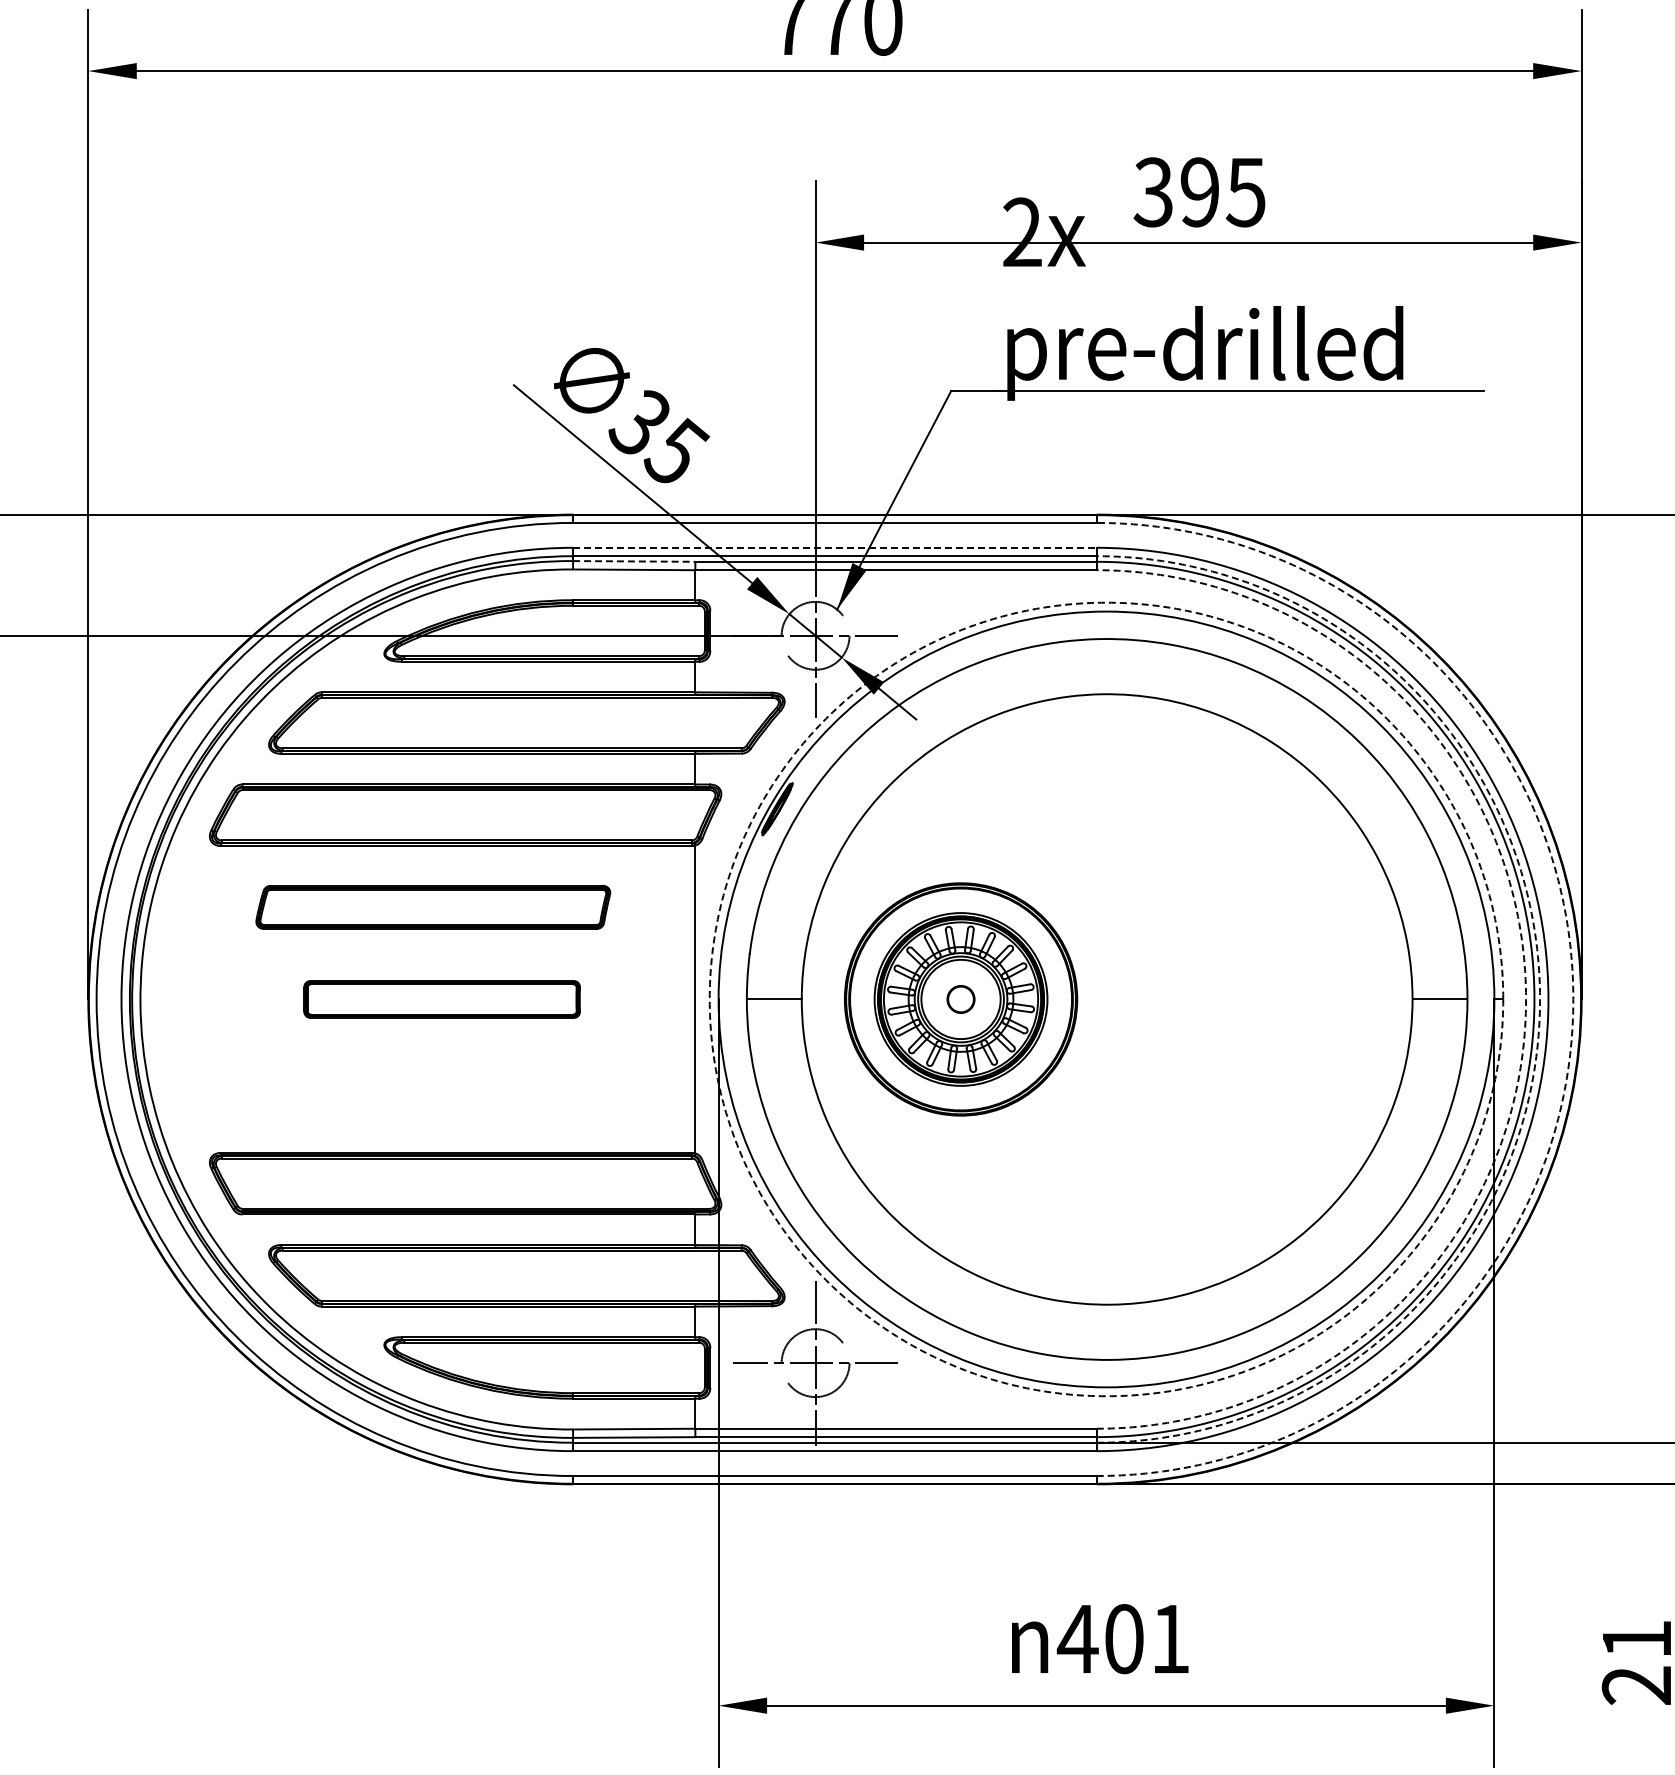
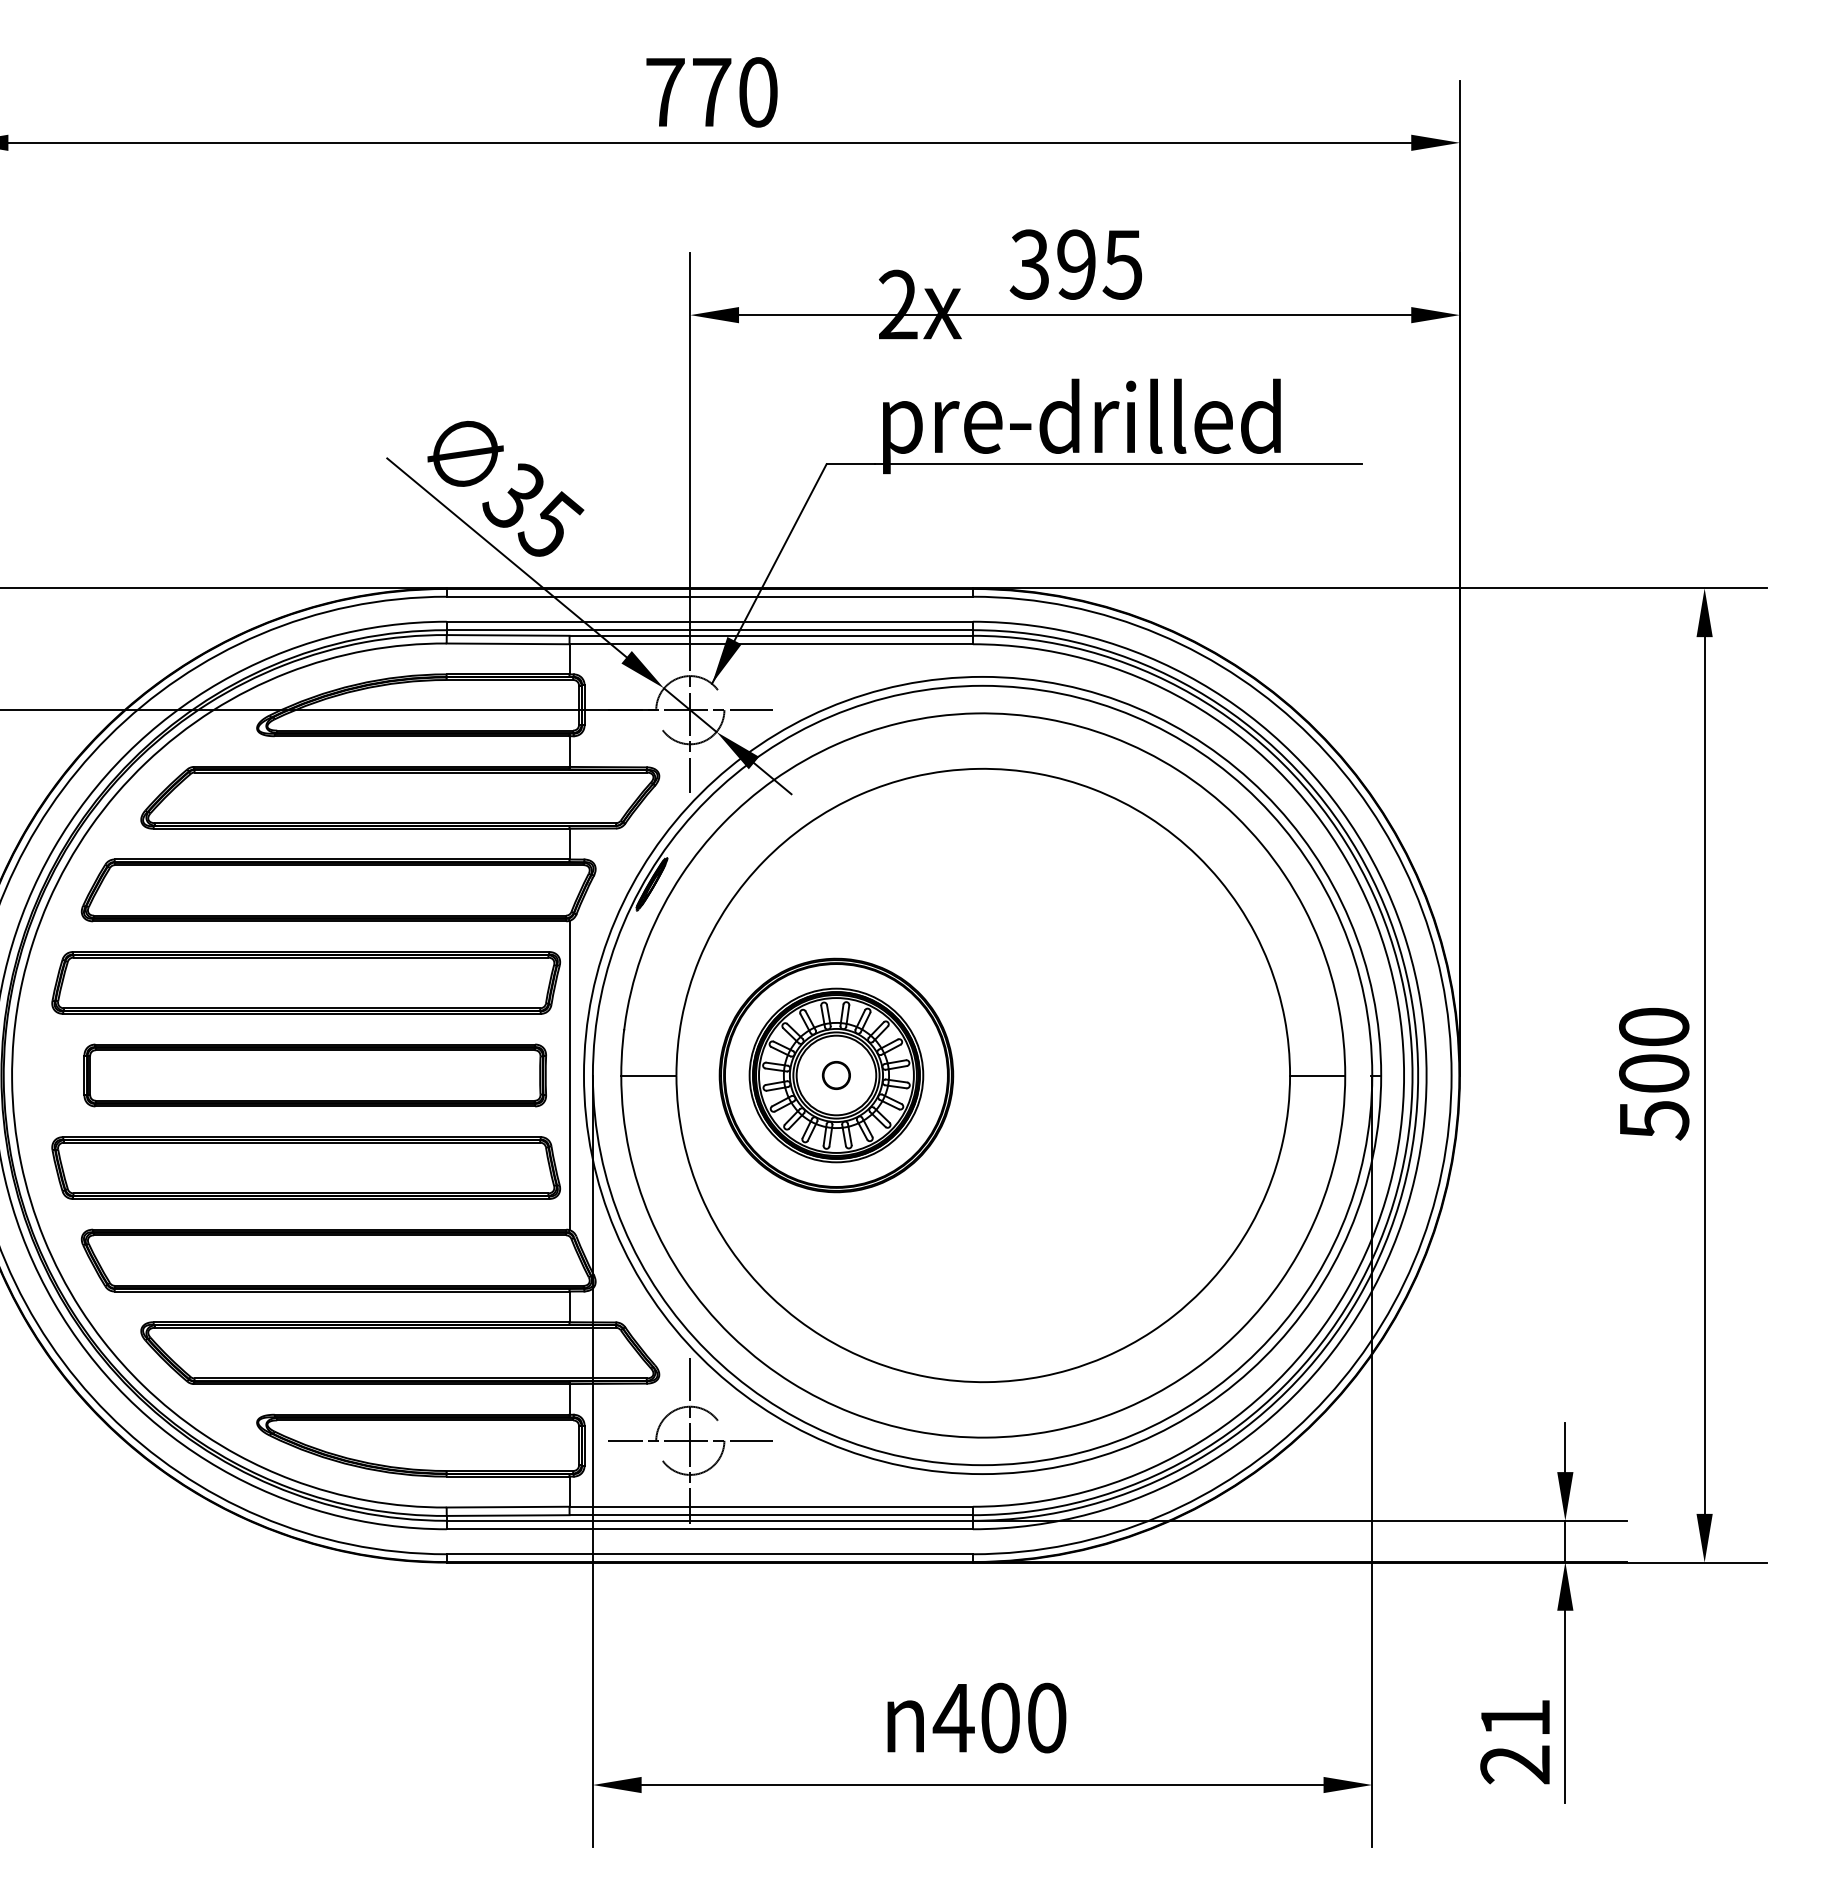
line: (835, 547) -> (710, 621), dashed -> solid
line: (634, 561) -> (508, 635), dashed -> solid
part: (433, 906) -> (306, 982), size x1.43
part: (441, 999) -> (314, 1075), size x1.67
circle: (1106, 999) -> (982, 1075), dashed -> solid
arc: (1526, 999) -> (1404, 1075), dashed -> solid
arc: (1540, 999) -> (1418, 1075), dashed -> solid
arc: (1573, 999) -> (1451, 1075), dashed -> solid
part: (433, 1091) -> (306, 1167), added
text: (1171, 1638) -> (1047, 1717), 401 -> 400

